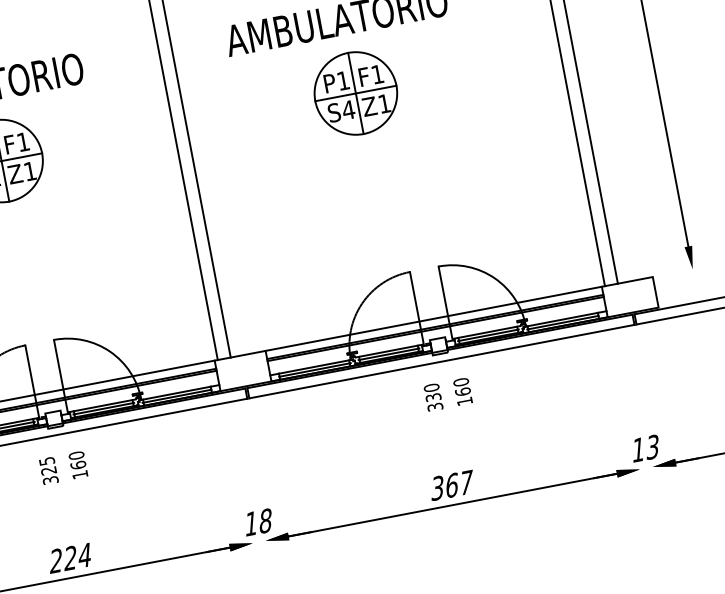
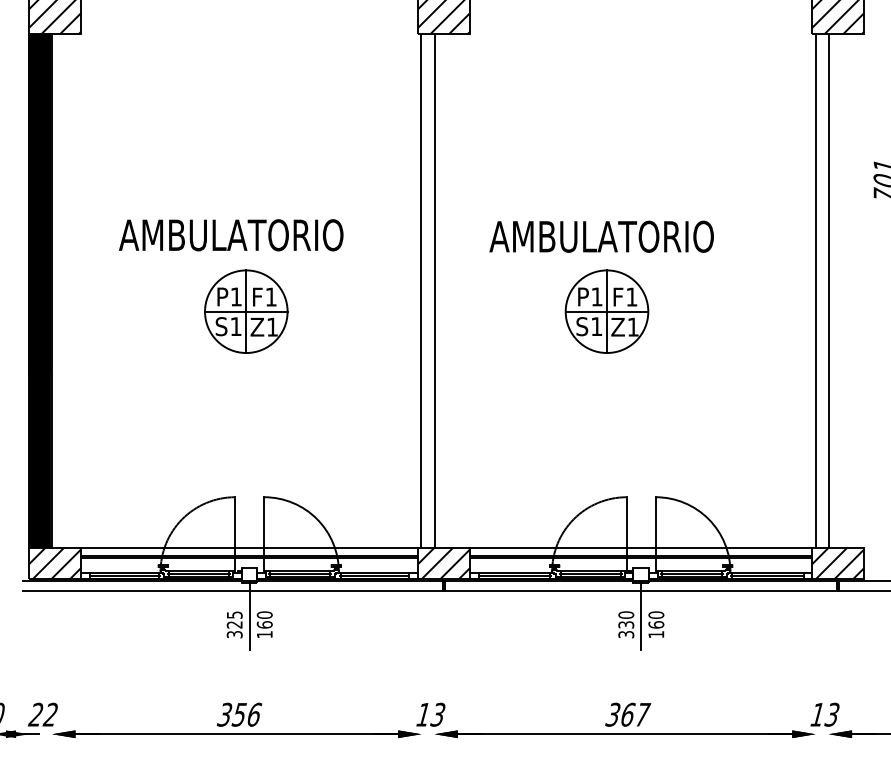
text: (348, 109) -> (596, 326), S4 -> S1
hatch: (630, 296) -> (838, 562), added
hatch: (243, 370) -> (444, 562), added
line: (446, 386) -> (641, 616), added
line: (61, 459) -> (249, 616), added
text: (264, 520) -> (437, 714), 18 -> 13
text: (70, 558) -> (239, 714), 224 -> 356

